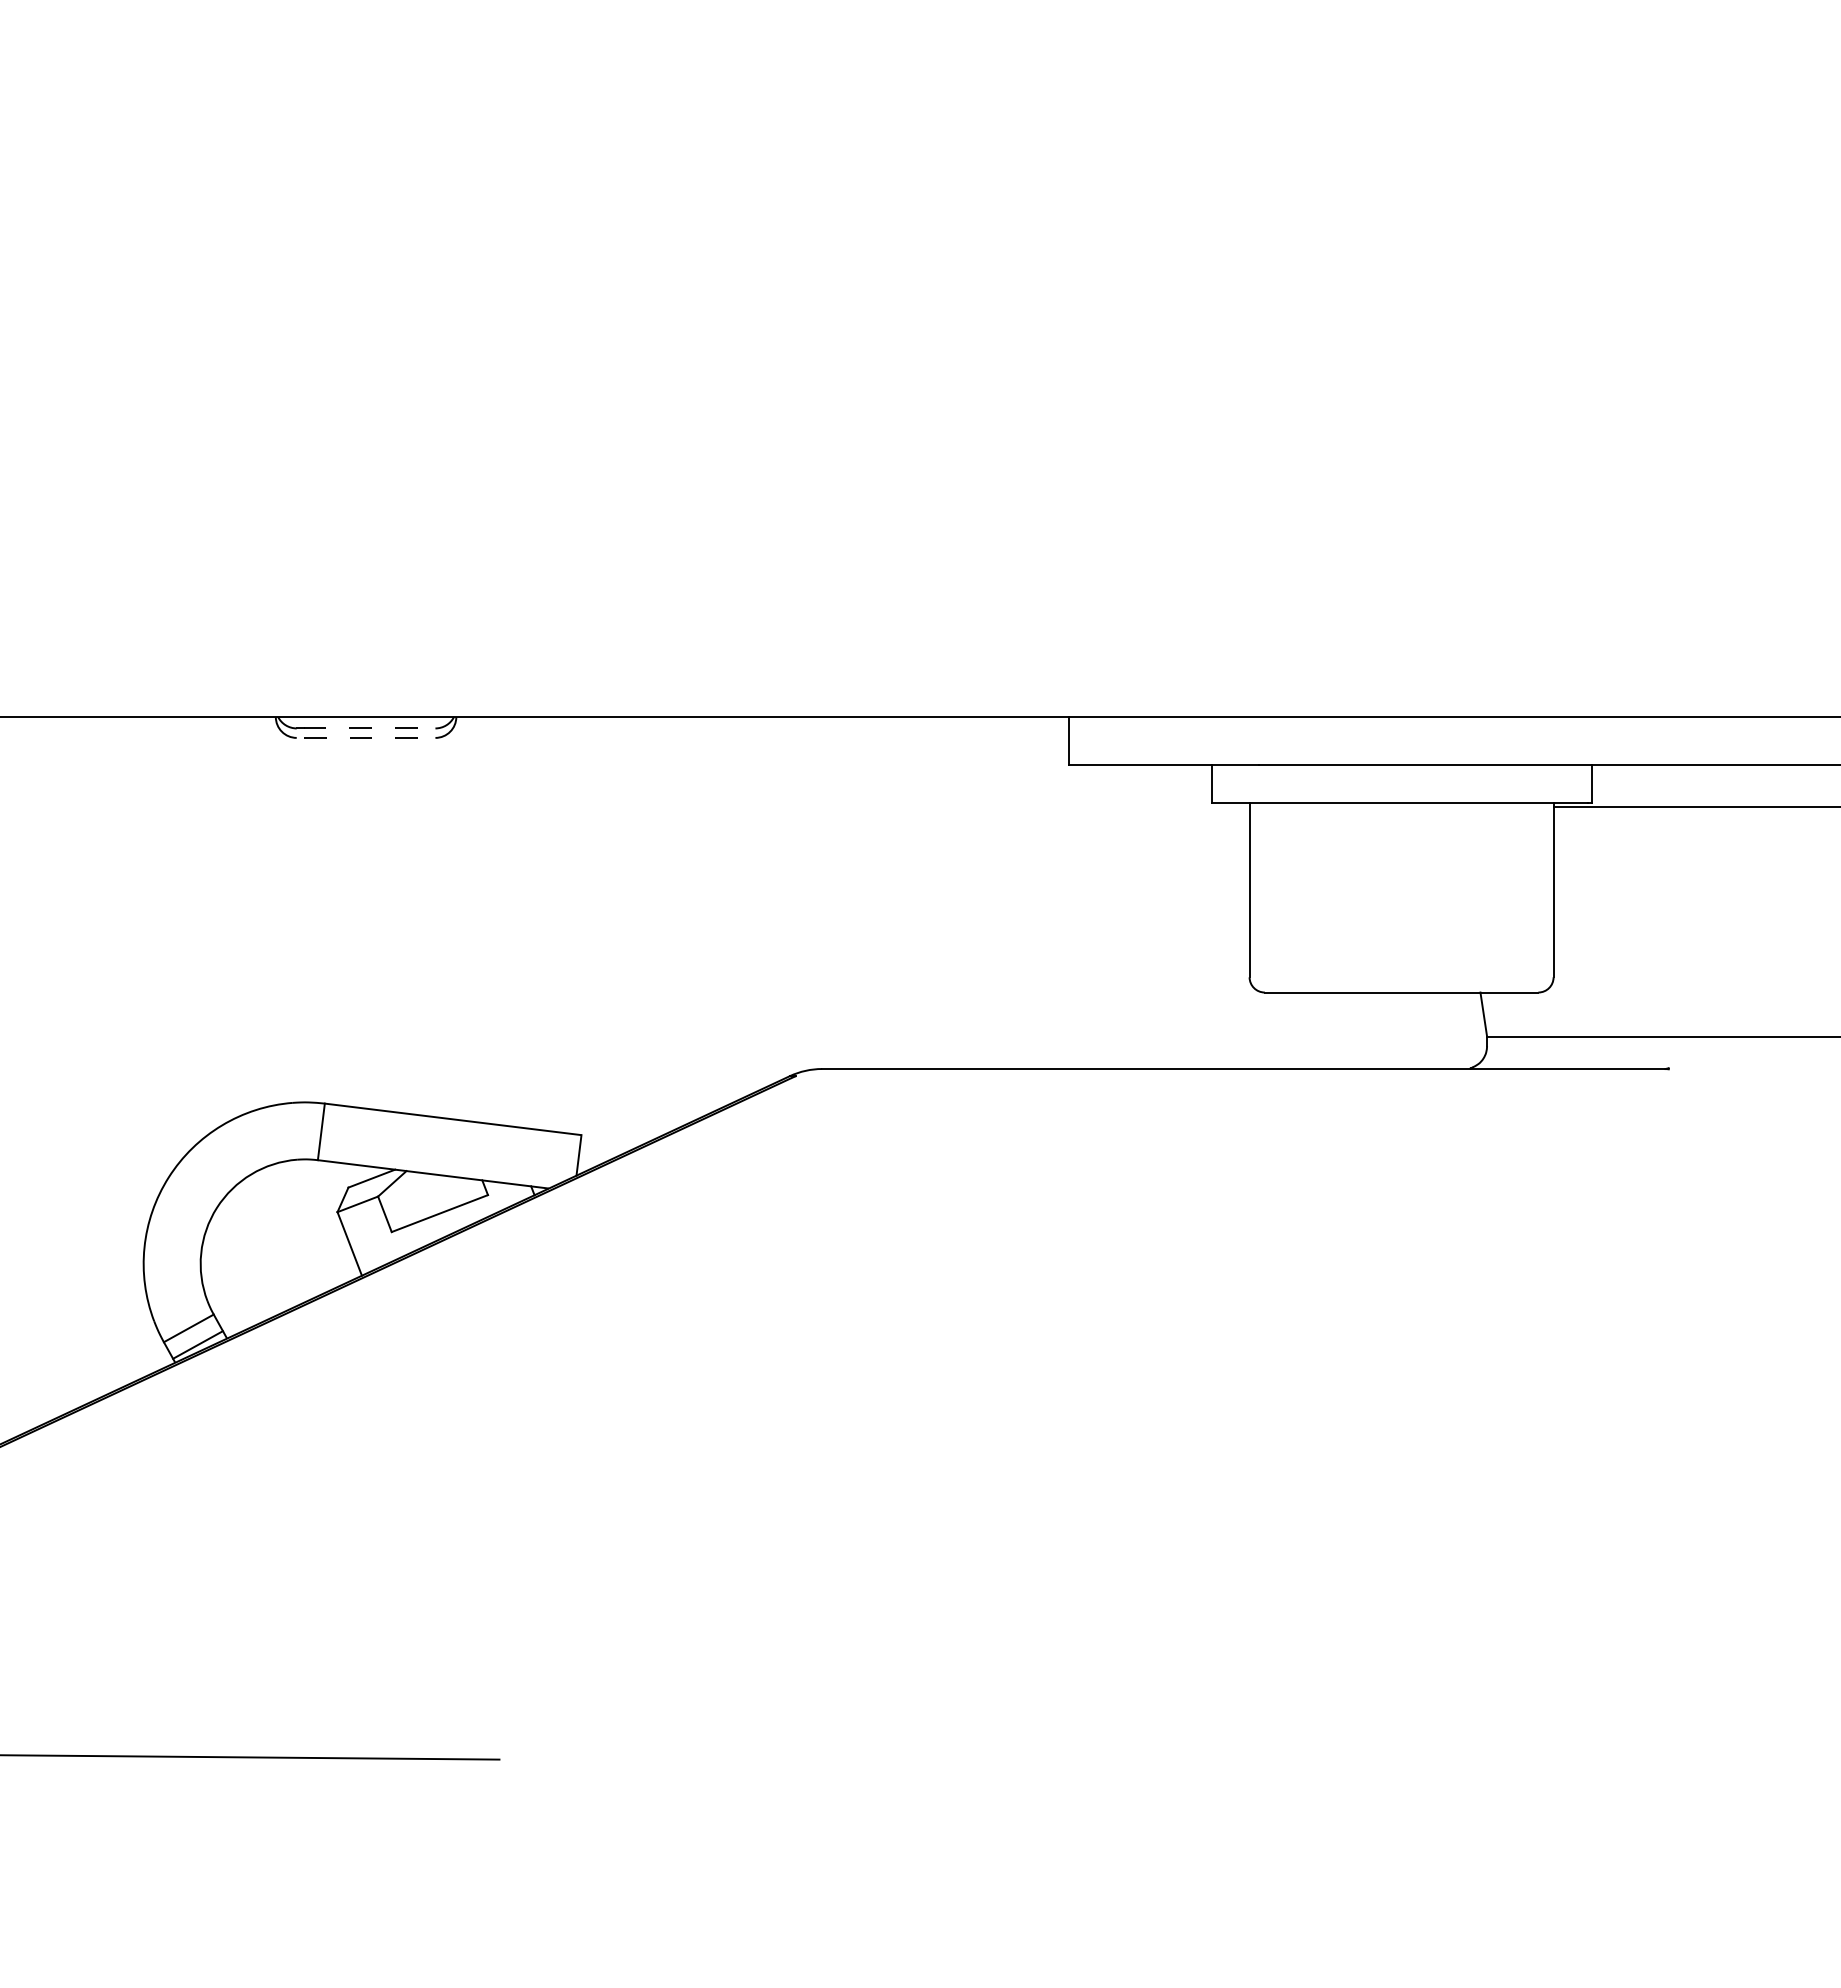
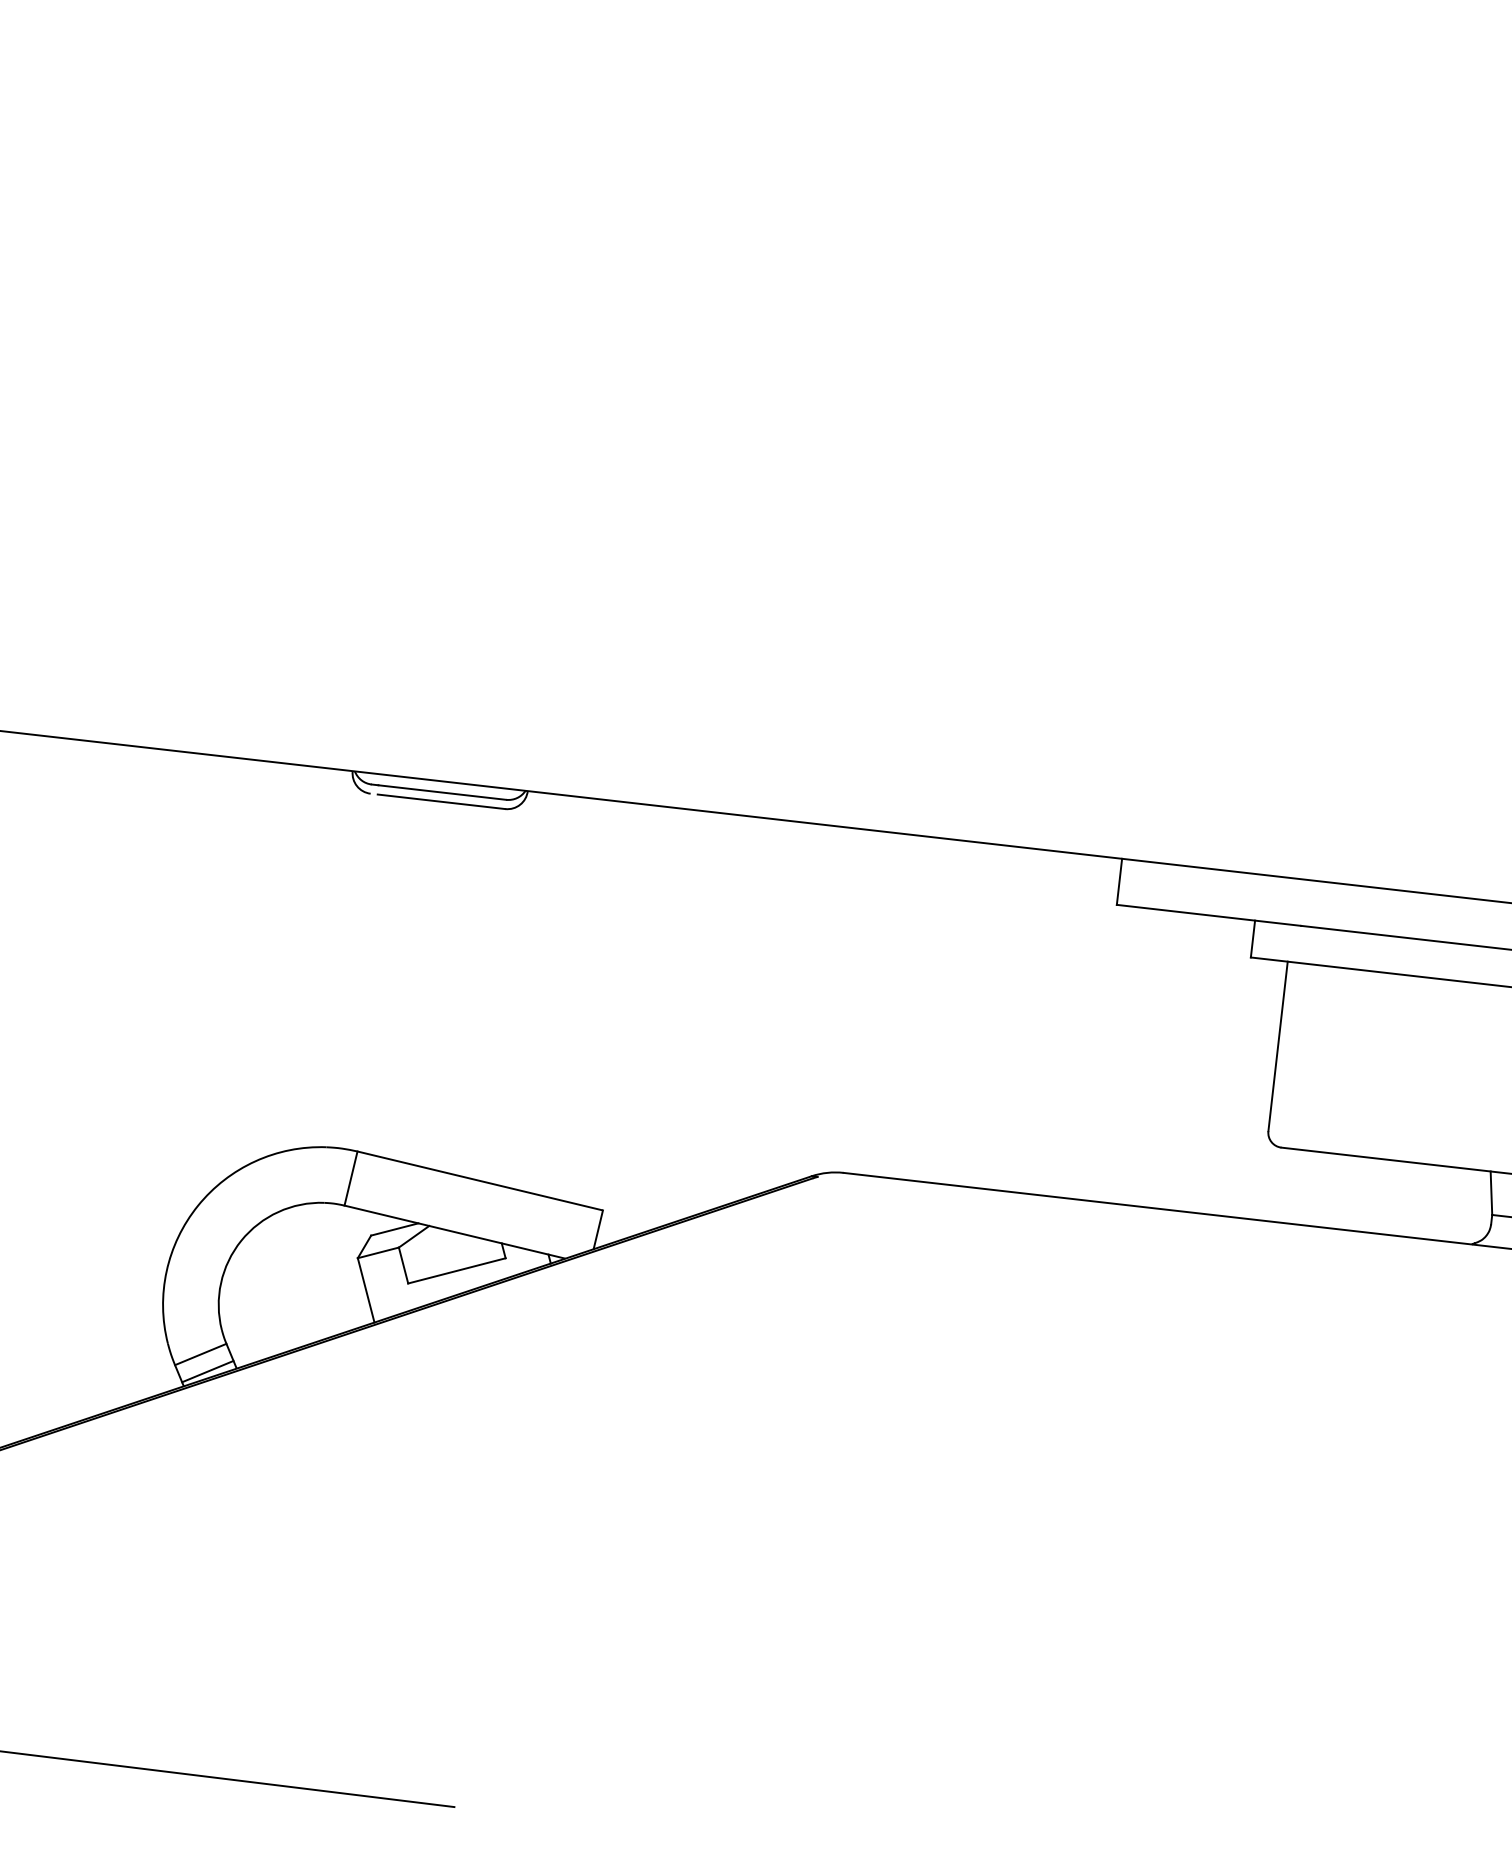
line: (369, 728) -> (442, 792), dashed -> solid
line: (369, 737) -> (441, 801), dashed -> solid

